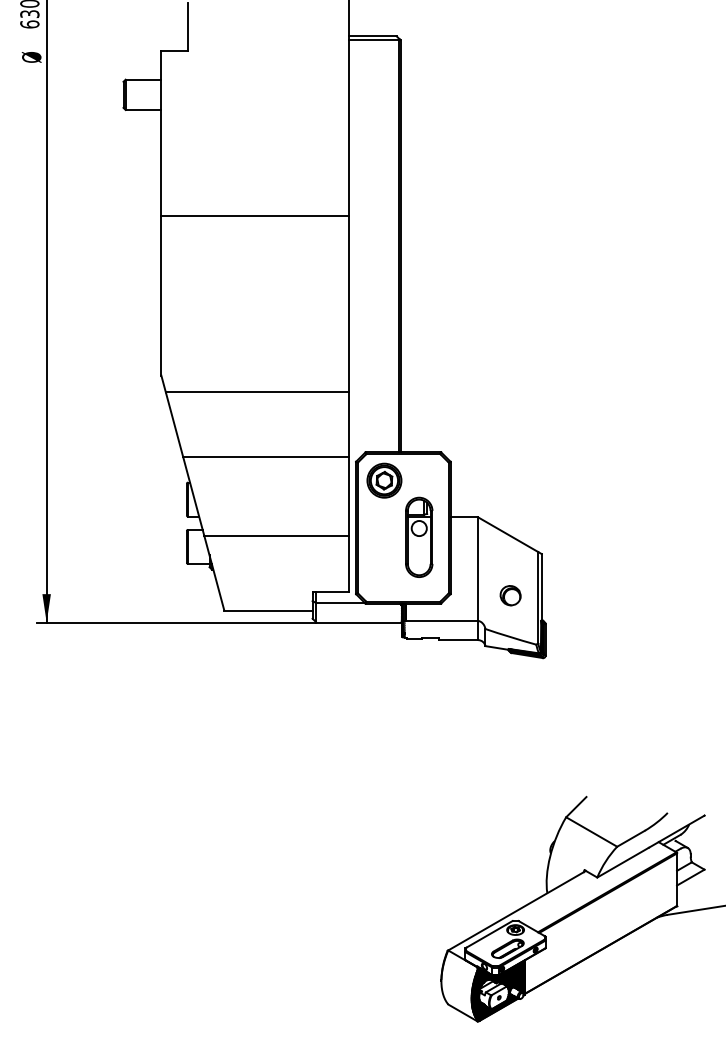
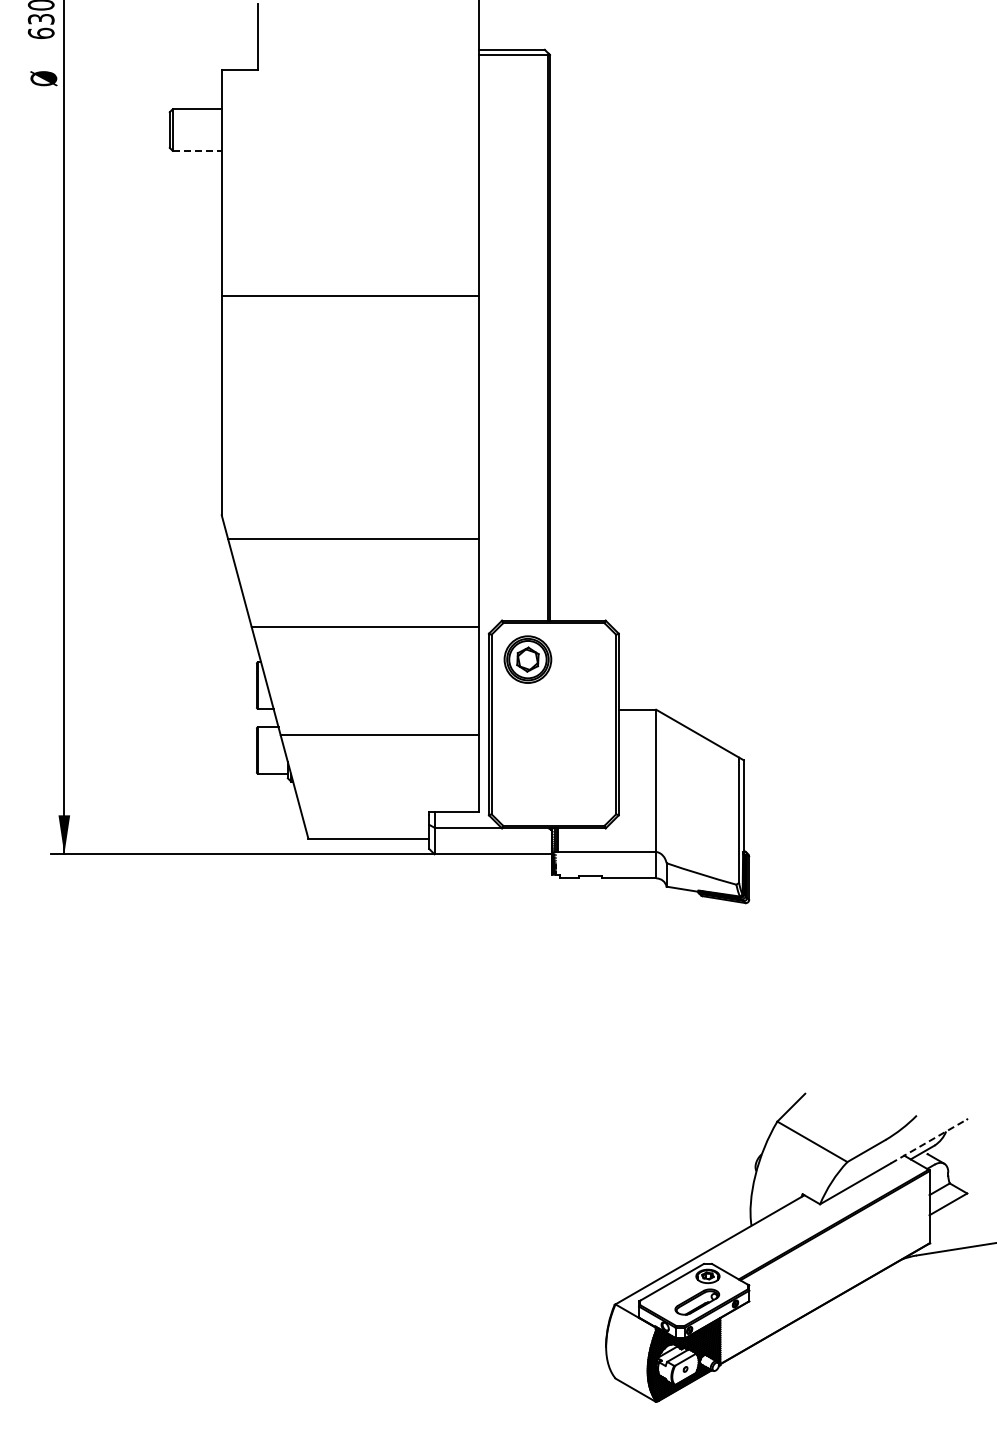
line: (143, 109) -> (197, 150), solid -> dashed
part: (419, 537) -> (575, 737), removed
part: (510, 595) -> (700, 817), removed
line: (677, 831) -> (929, 1141), solid -> dashed

